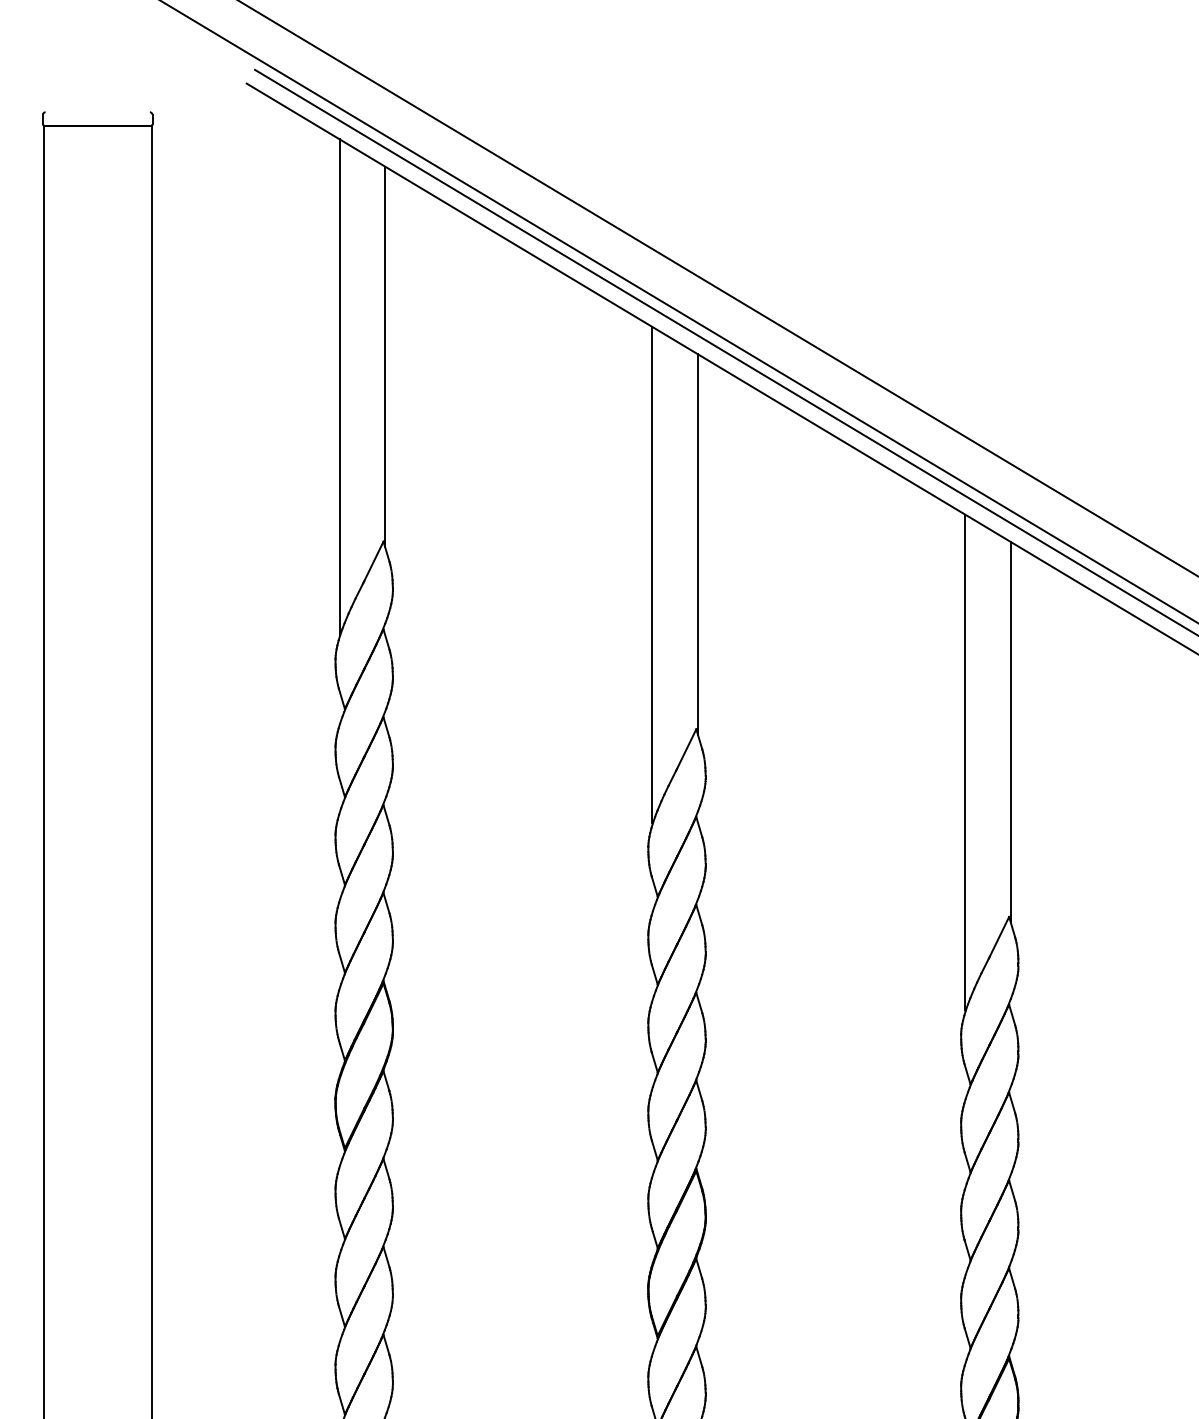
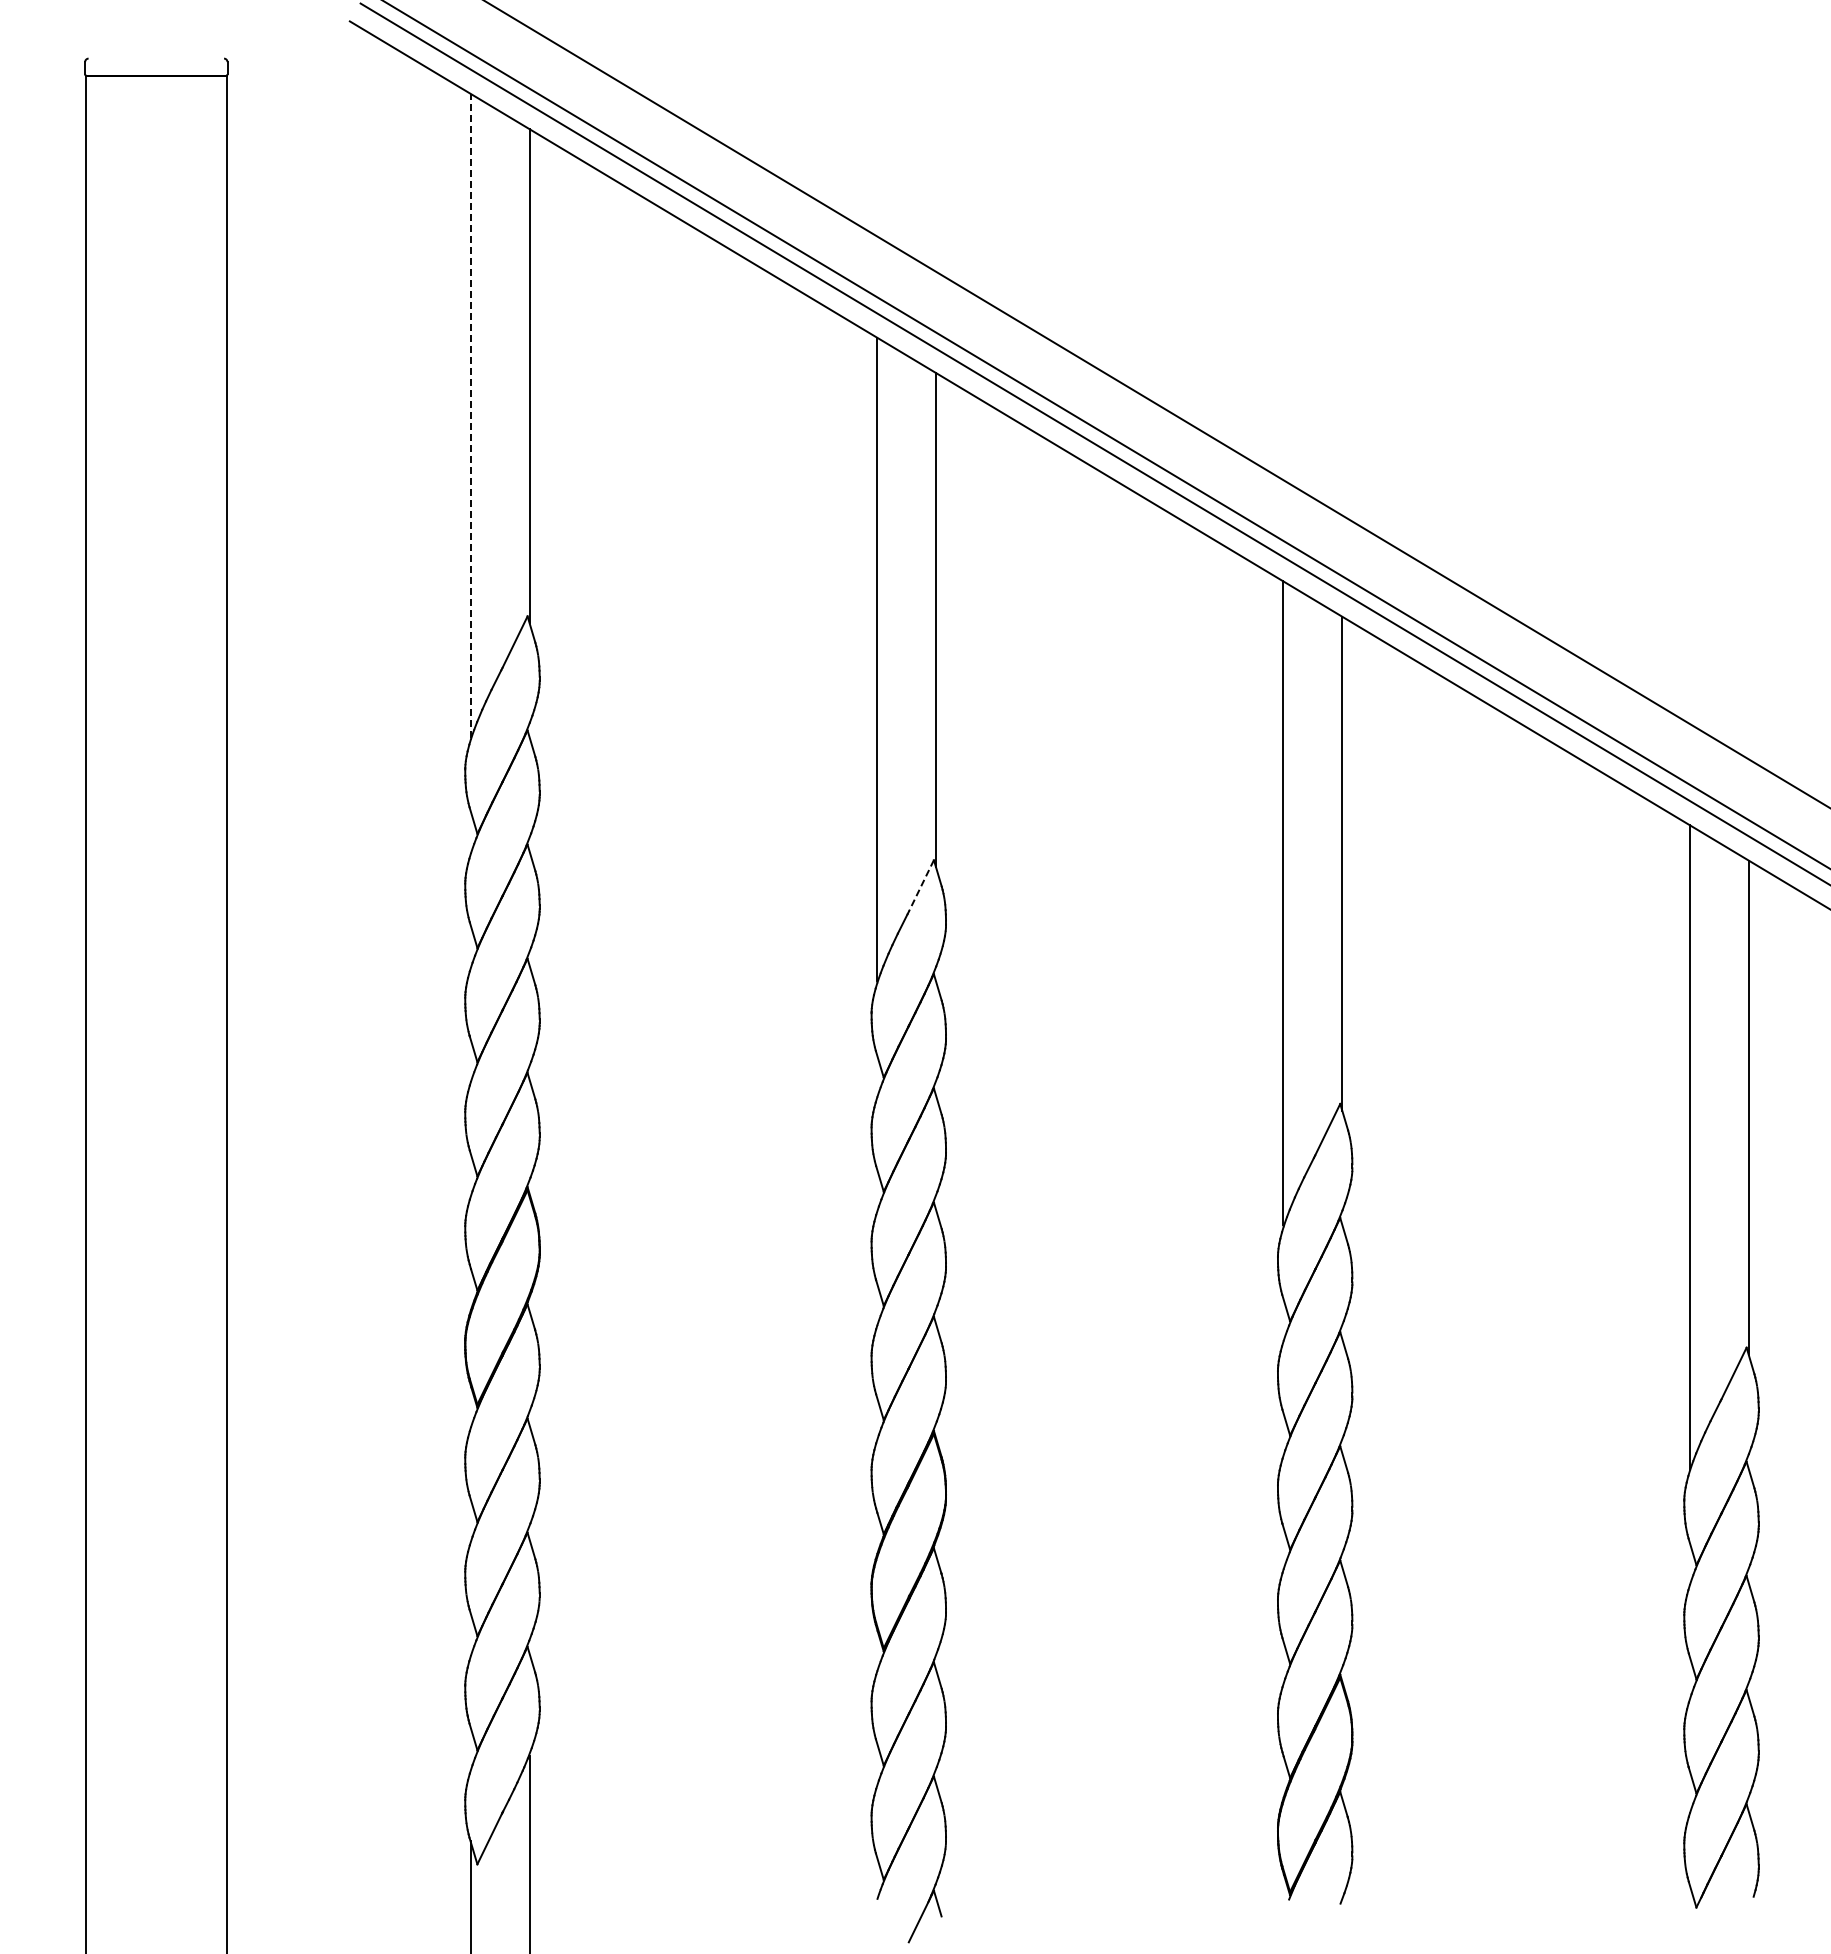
line: (339, 386) -> (470, 415), solid -> dashed
line: (686, 748) -> (921, 885), solid -> dashed

